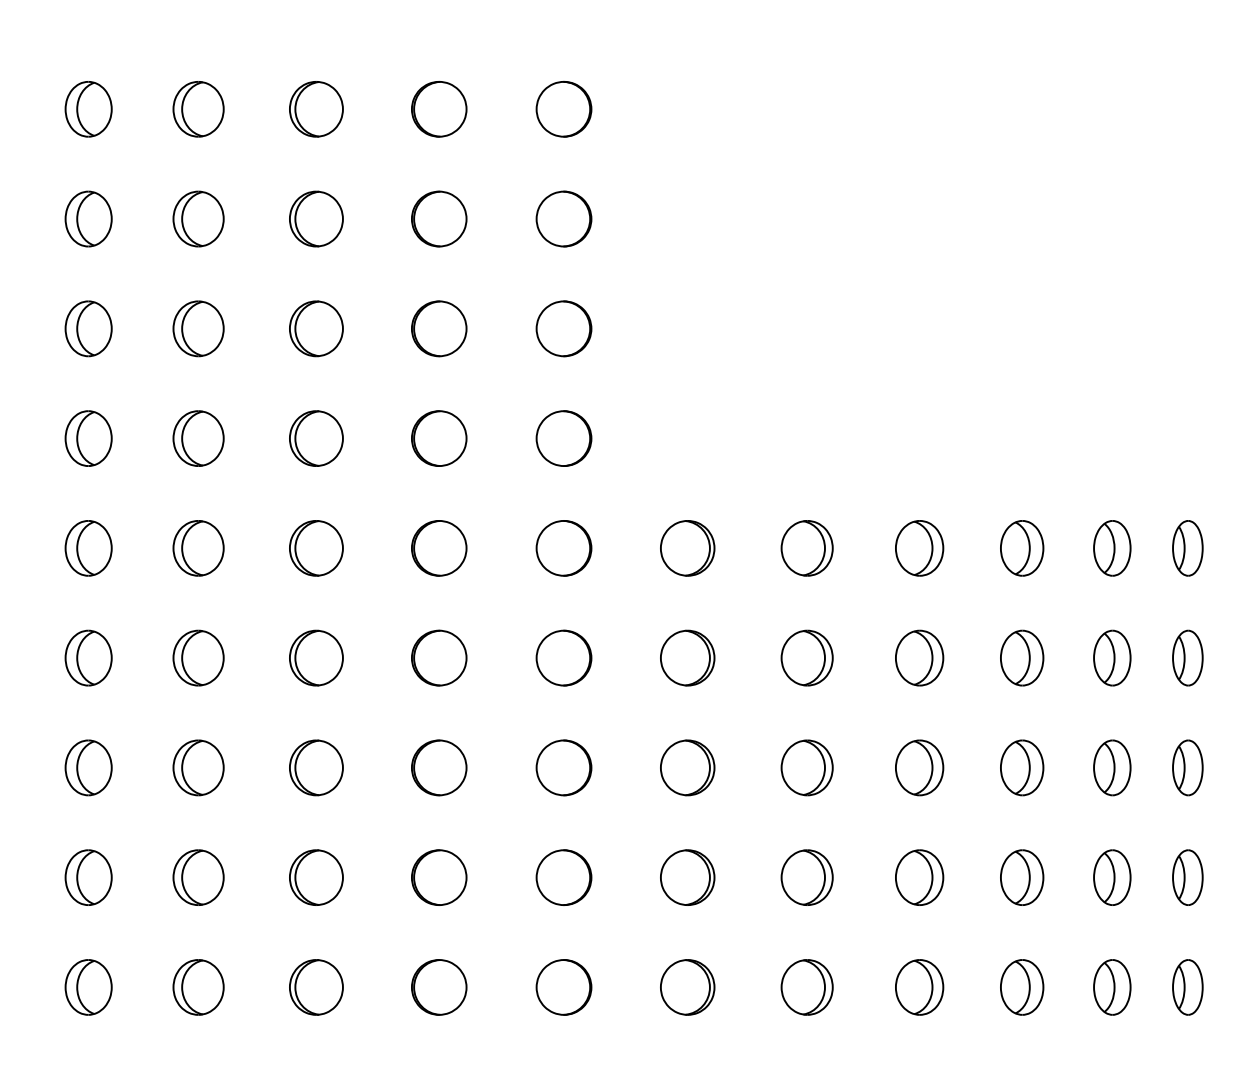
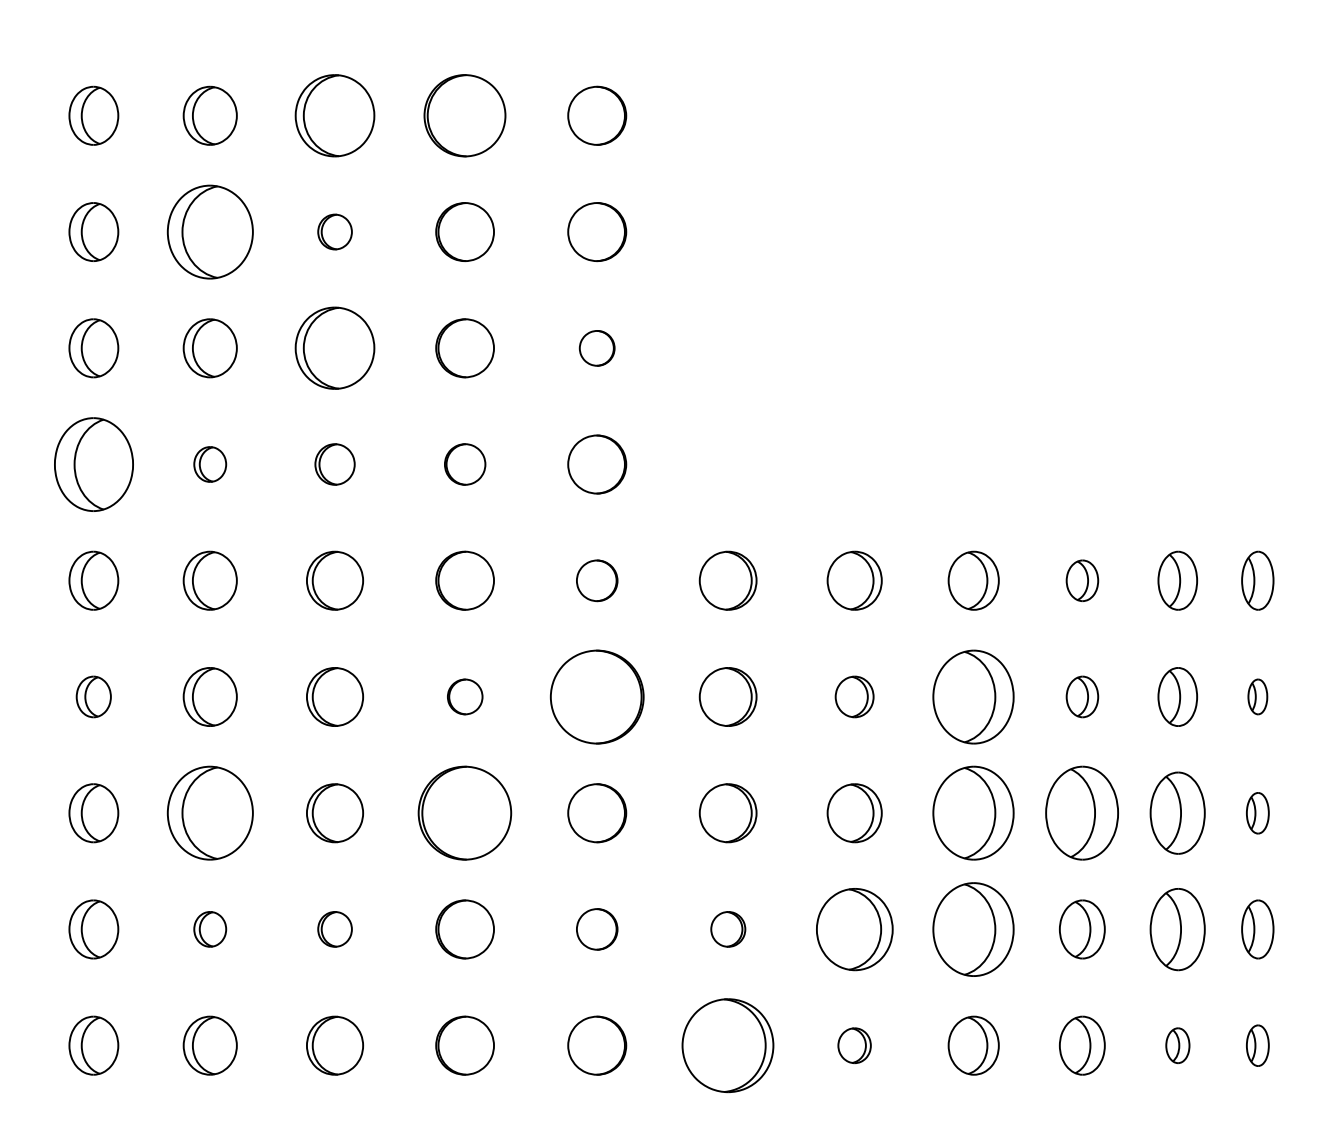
part: (316, 109) -> (335, 116), size x1.4
part: (439, 109) -> (465, 116), size x1.4
part: (198, 218) -> (210, 231), size x1.6
part: (316, 218) -> (335, 231), size x0.6
part: (316, 328) -> (335, 347), size x1.4
part: (563, 328) -> (596, 347), size x0.6
part: (88, 438) -> (93, 464), size x1.6
part: (198, 438) -> (210, 464), size x0.6
part: (316, 438) -> (335, 464), size x0.7
part: (439, 438) -> (465, 464), size x0.7
part: (563, 548) -> (596, 580), size x0.7
part: (1022, 548) -> (1082, 580), size x0.7
part: (88, 657) -> (93, 696), size x0.7
part: (439, 657) -> (465, 696), size x0.6
part: (563, 657) -> (596, 696), size x1.6
part: (806, 657) -> (853, 696), size x0.7
part: (919, 657) -> (973, 696), size x1.6
part: (1022, 657) -> (1082, 696), size x0.7
part: (1187, 657) -> (1257, 696), size x0.6
part: (198, 767) -> (210, 812), size x1.6
part: (439, 767) -> (465, 812), size x1.6
part: (919, 767) -> (973, 812), size x1.6
part: (1022, 767) -> (1082, 812), size x1.6
part: (1112, 767) -> (1178, 812), size x1.4
part: (1187, 767) -> (1257, 812), size x0.7
part: (198, 877) -> (210, 929), size x0.6
part: (316, 877) -> (335, 929), size x0.6
part: (563, 877) -> (596, 929), size x0.7
part: (687, 877) -> (727, 929), size x0.6
part: (806, 877) -> (853, 929), size x1.4
part: (919, 877) -> (973, 929), size x1.6
part: (1112, 877) -> (1178, 929), size x1.4
part: (687, 987) -> (727, 1045), size x1.6
part: (806, 987) -> (853, 1045), size x0.6
part: (1112, 987) -> (1178, 1045), size x0.6
part: (1187, 987) -> (1257, 1045), size x0.7

